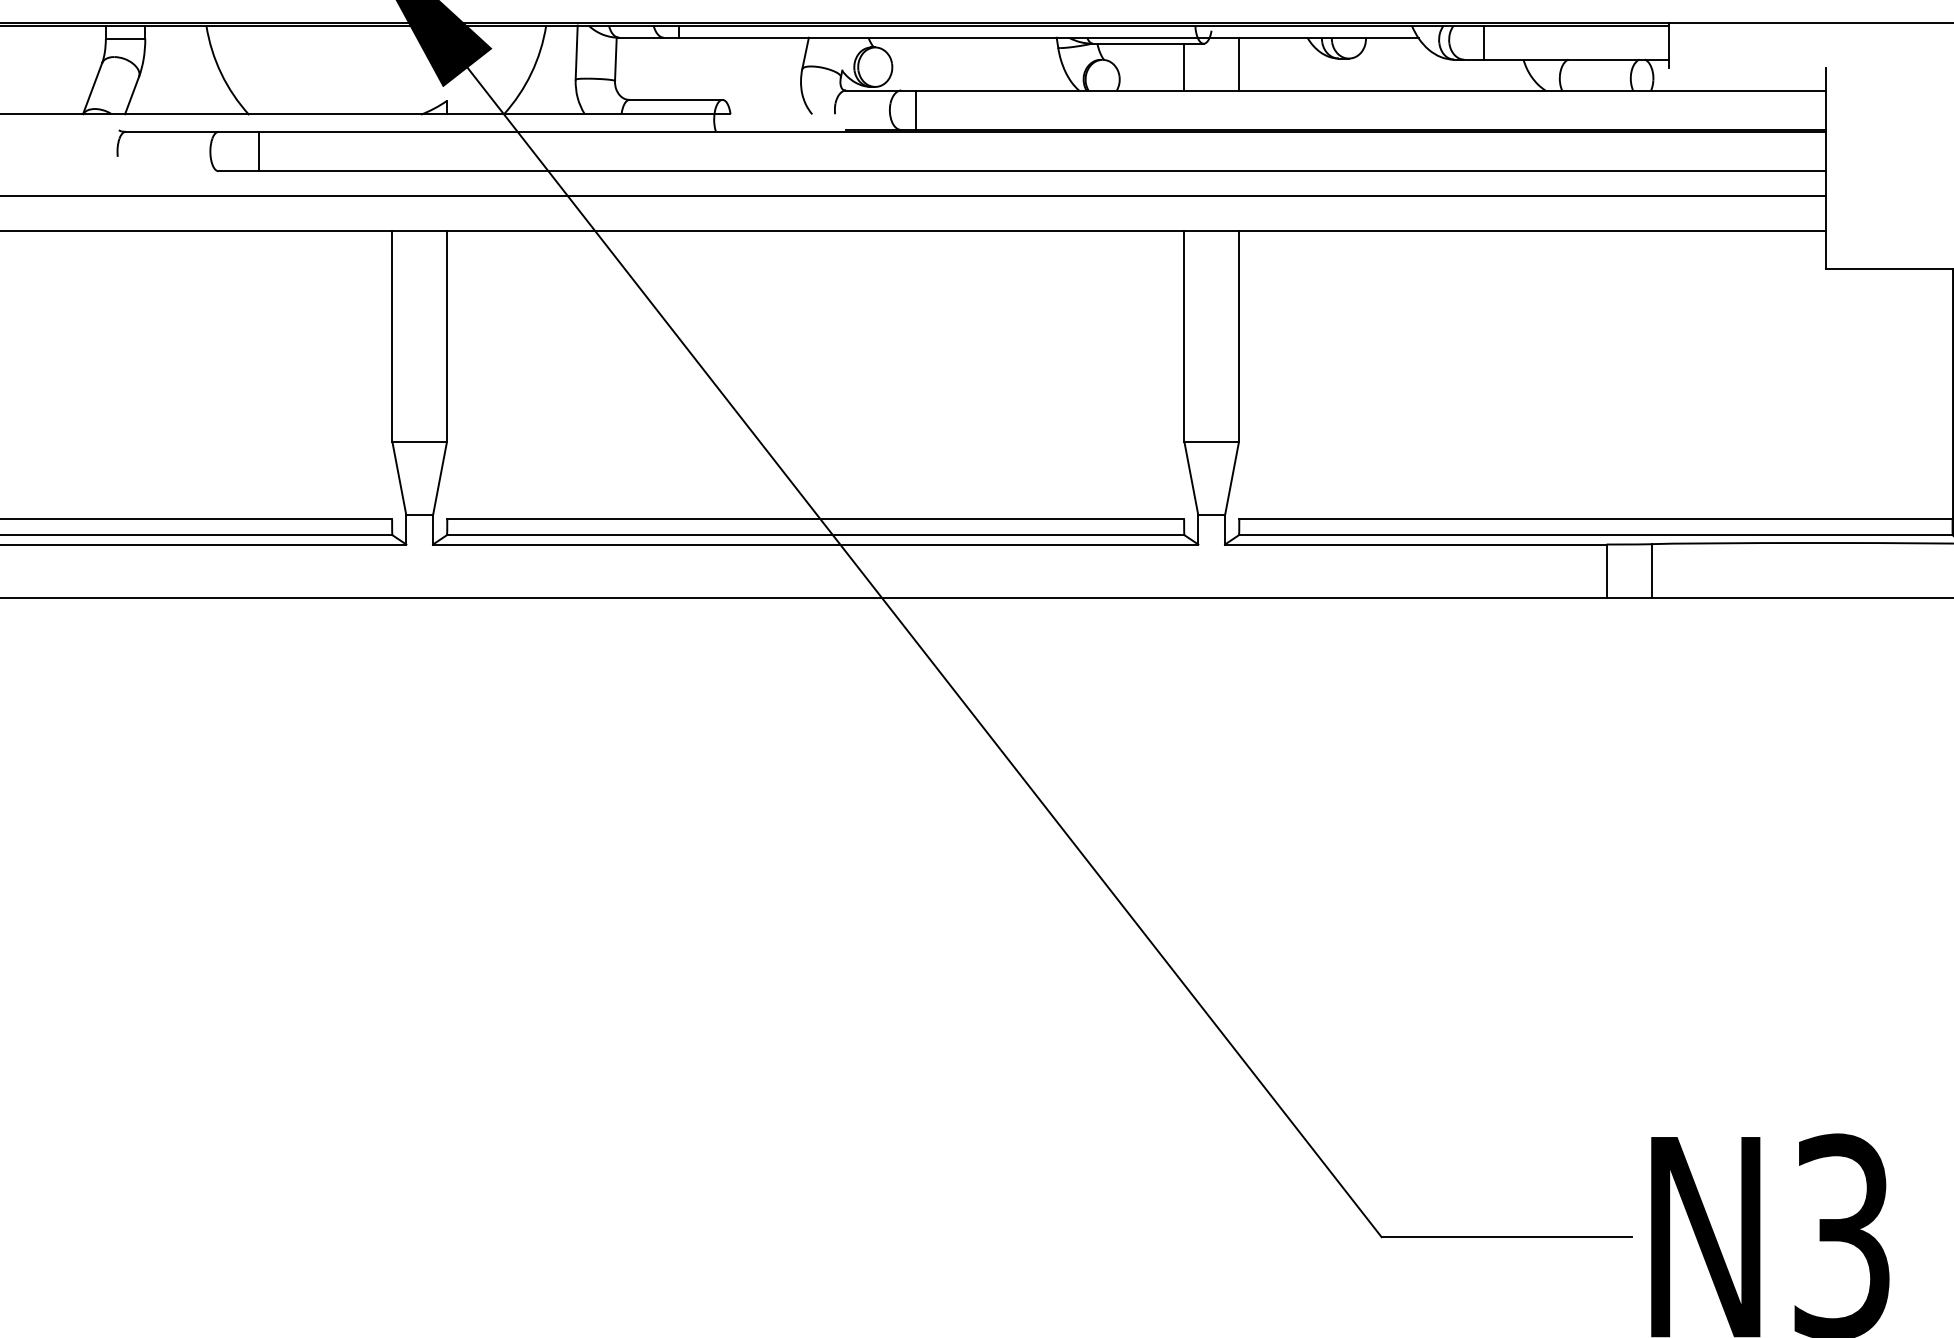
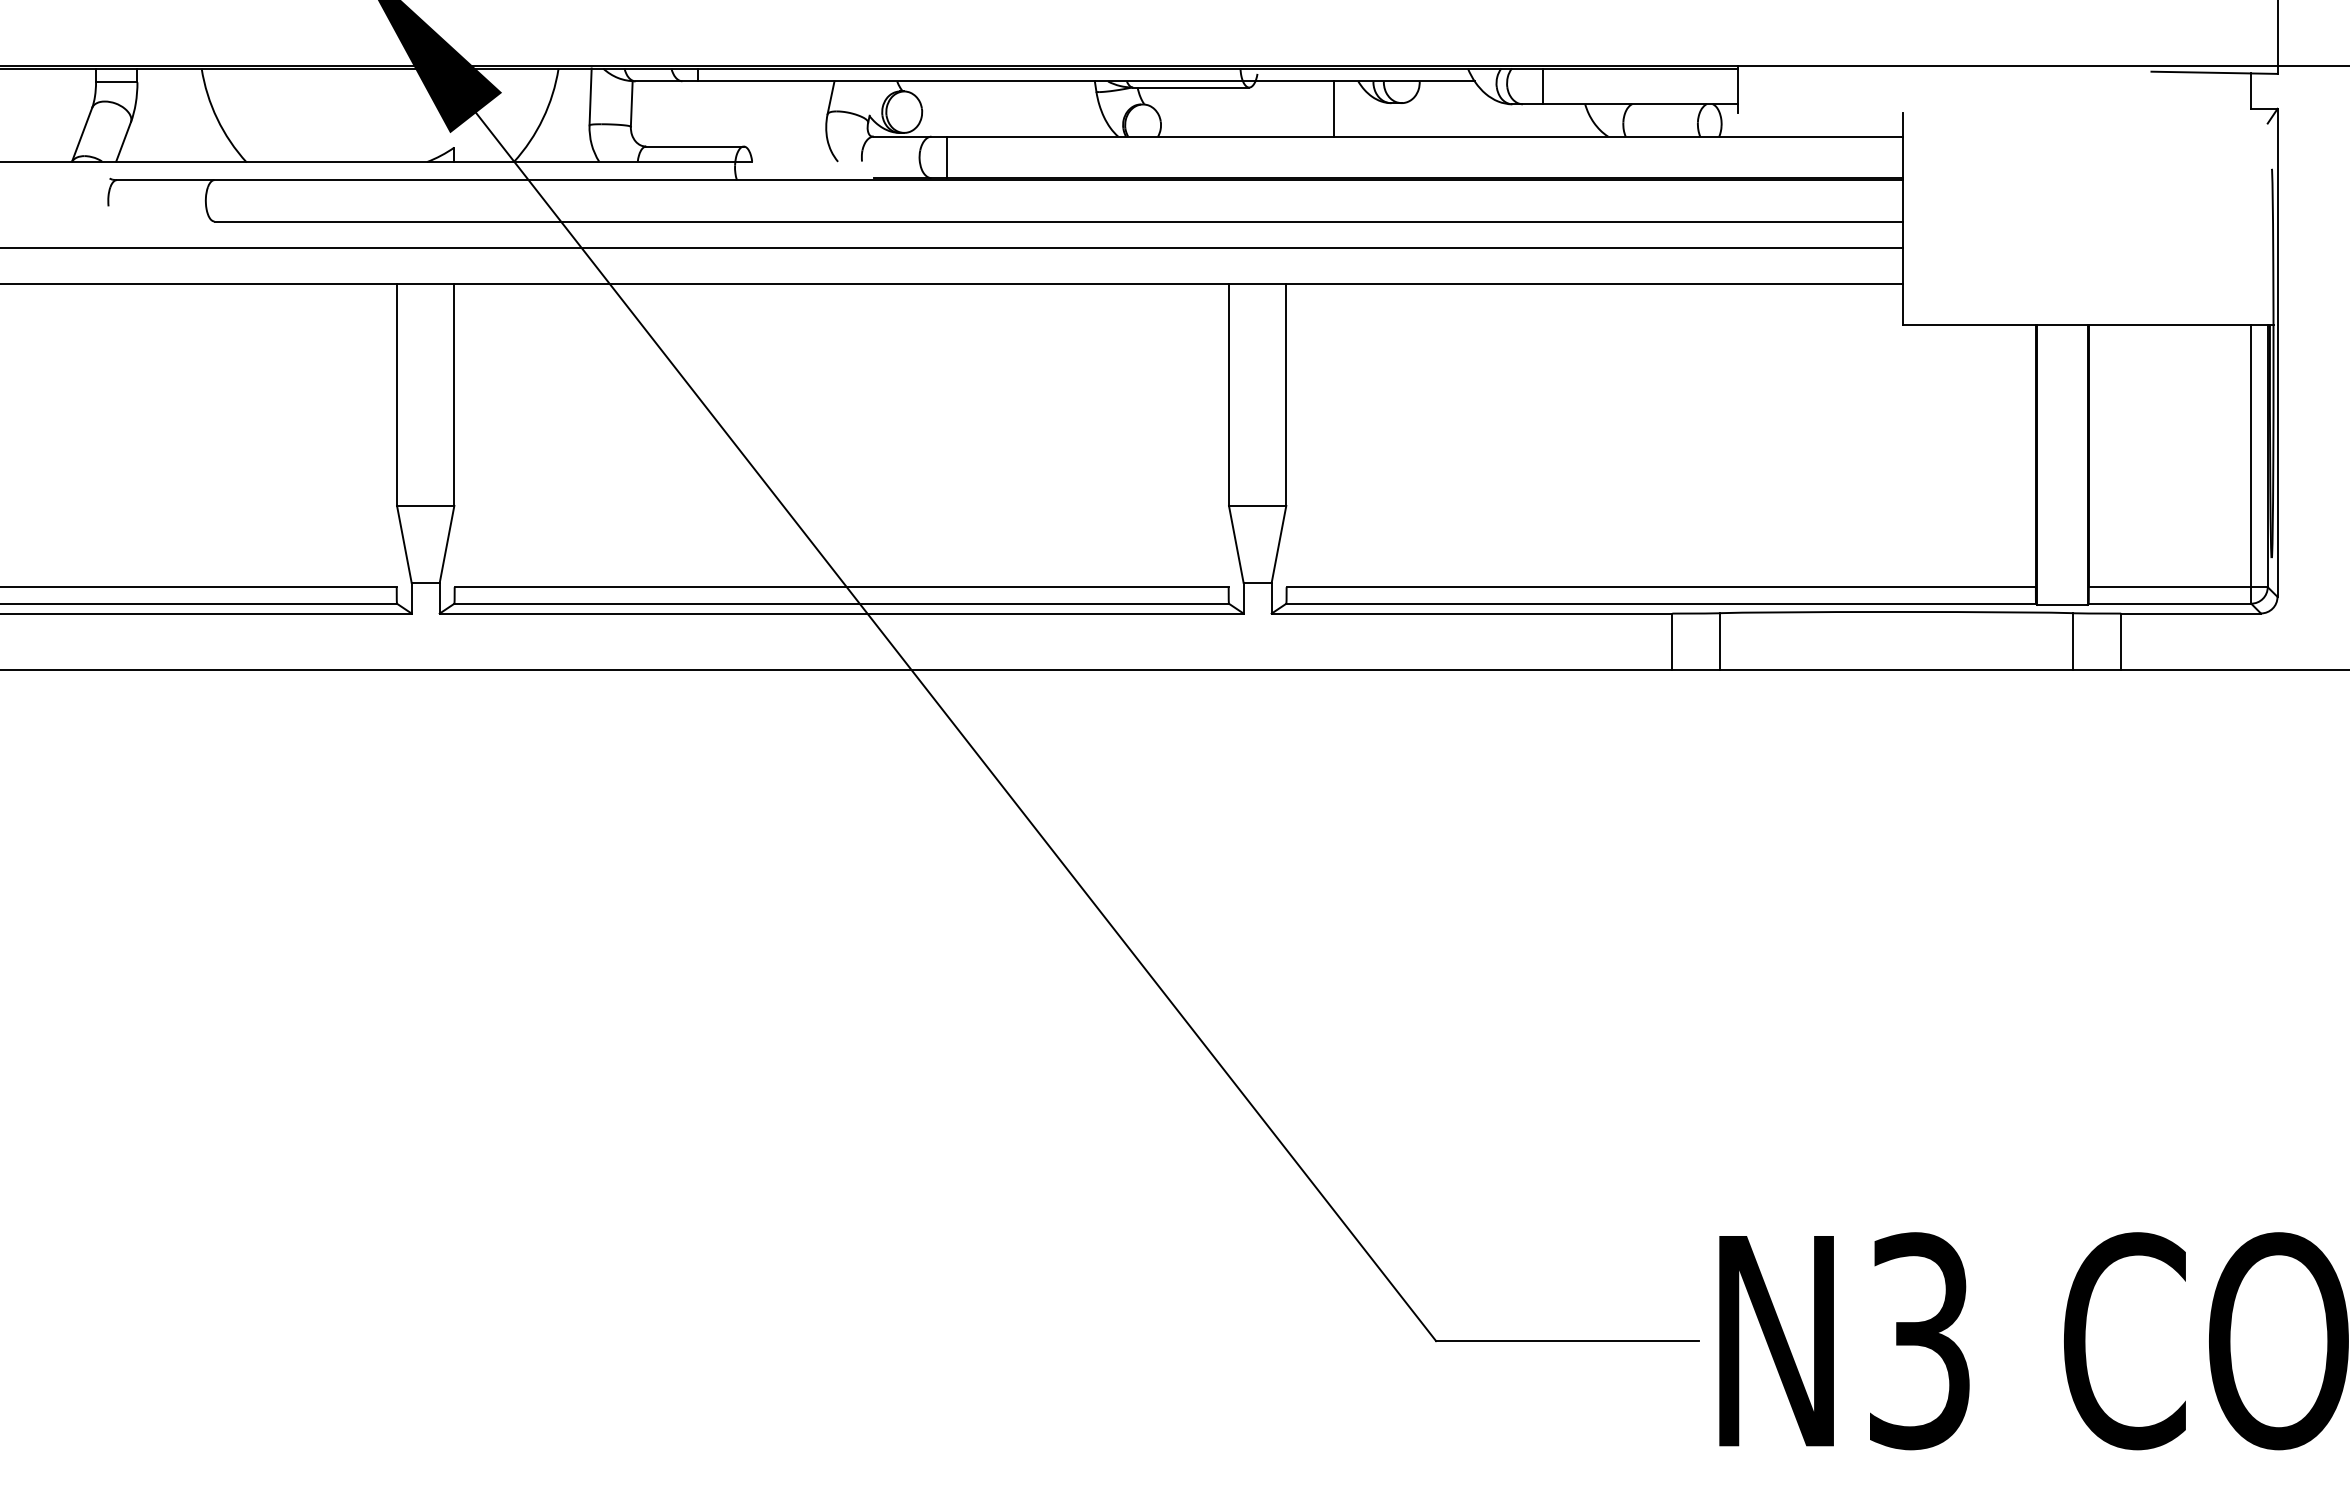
line: (1239, 63) -> (1334, 108), moved
line: (1184, 66) -> (1229, 111), removed
line: (258, 151) -> (256, 200), removed

